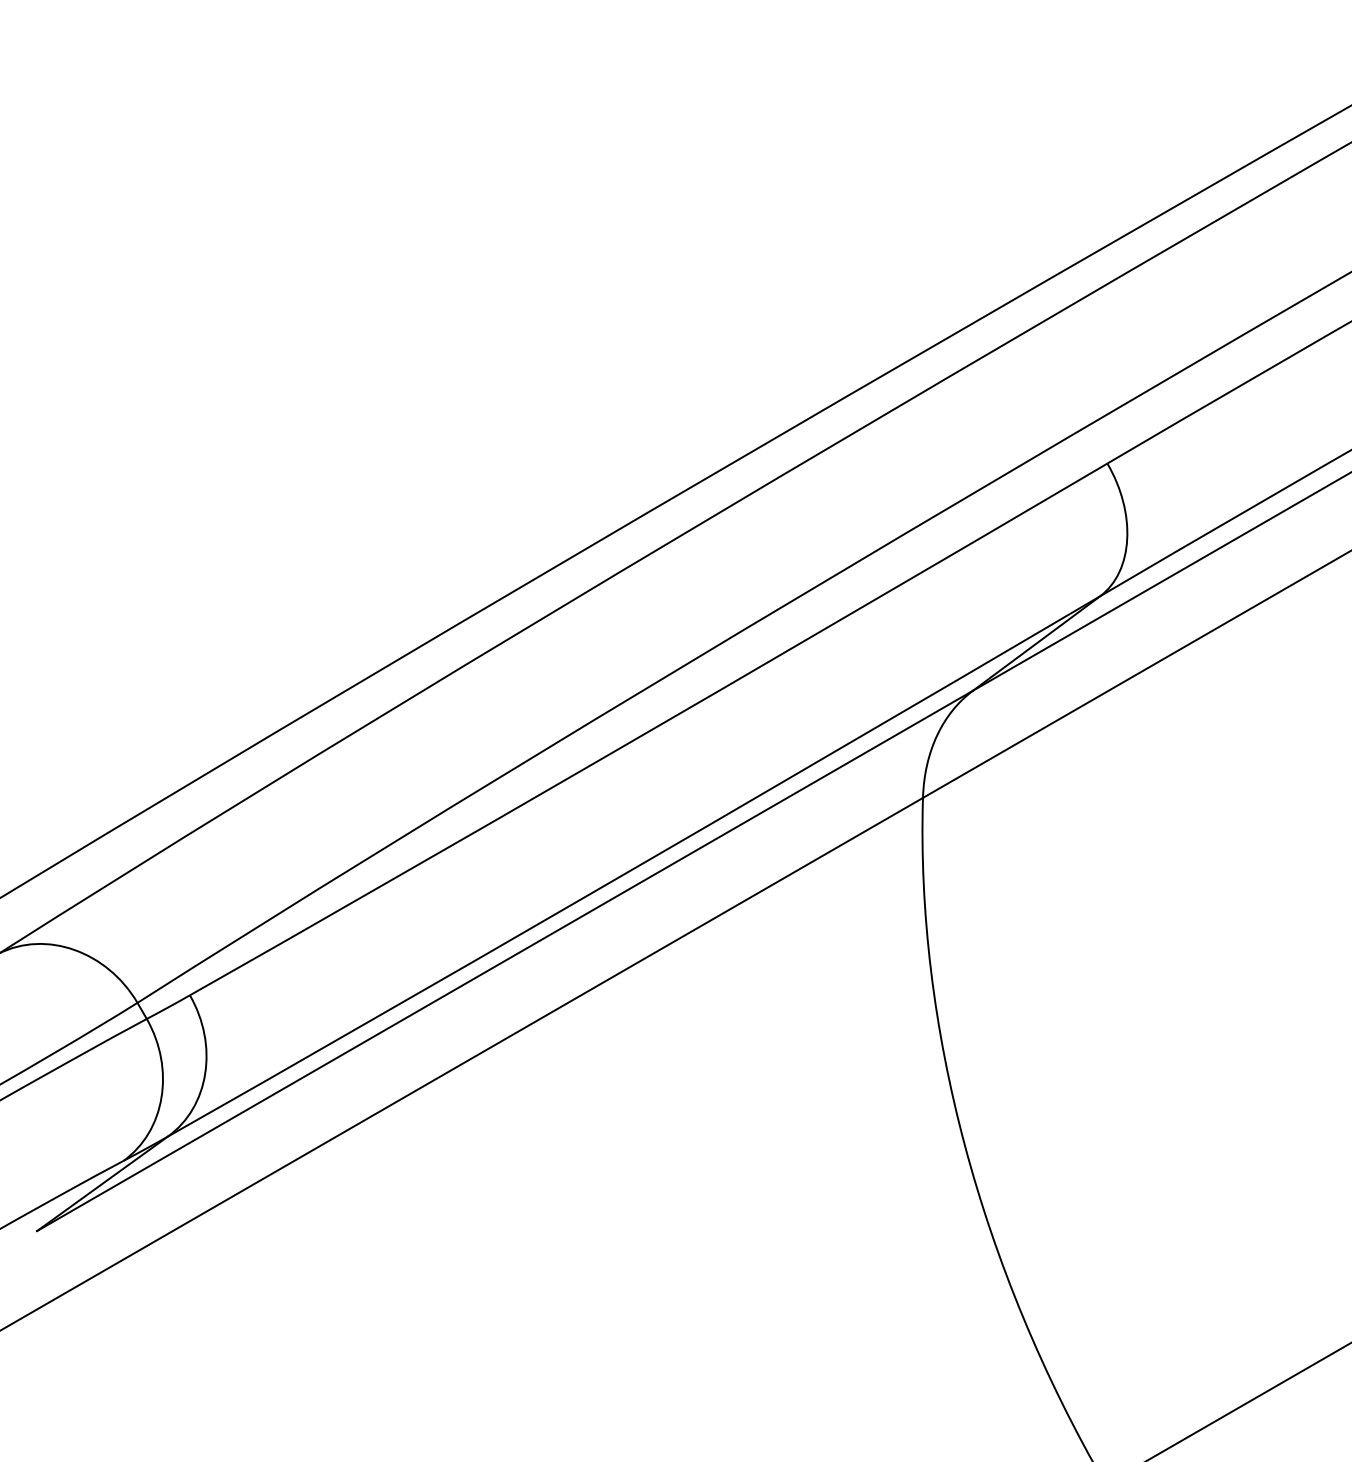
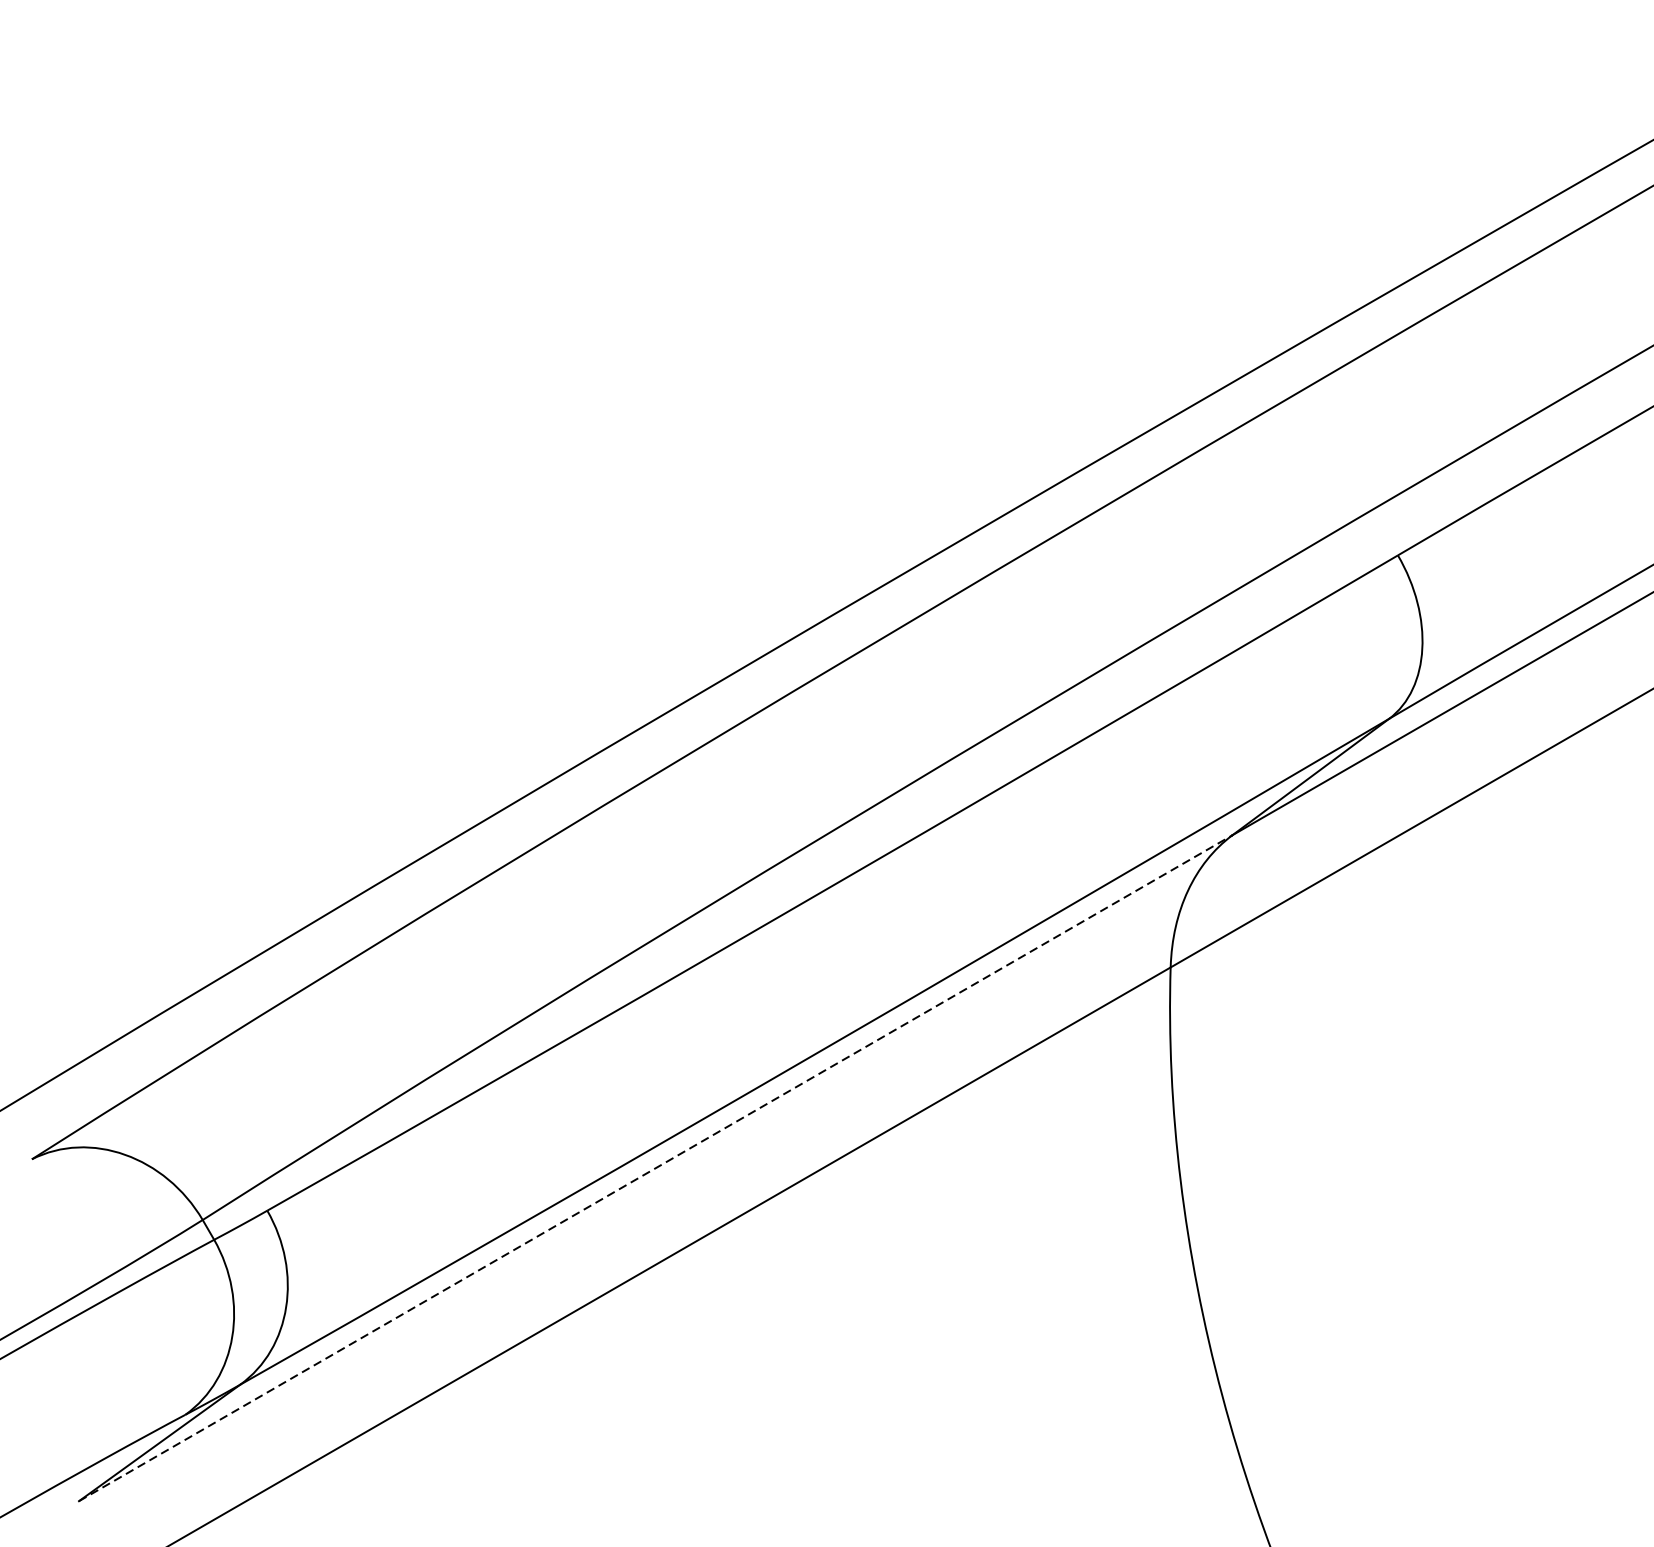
line: (505, 960) -> (656, 1167), solid -> dashed

